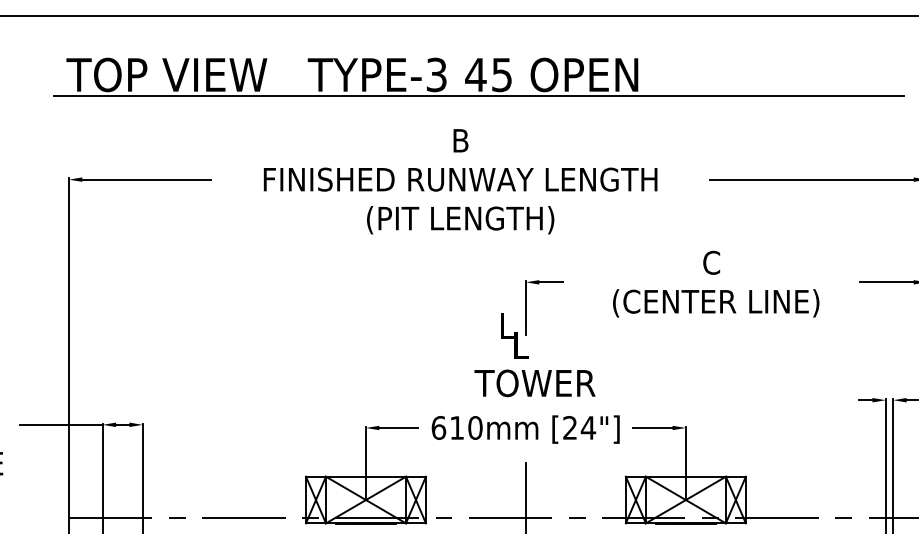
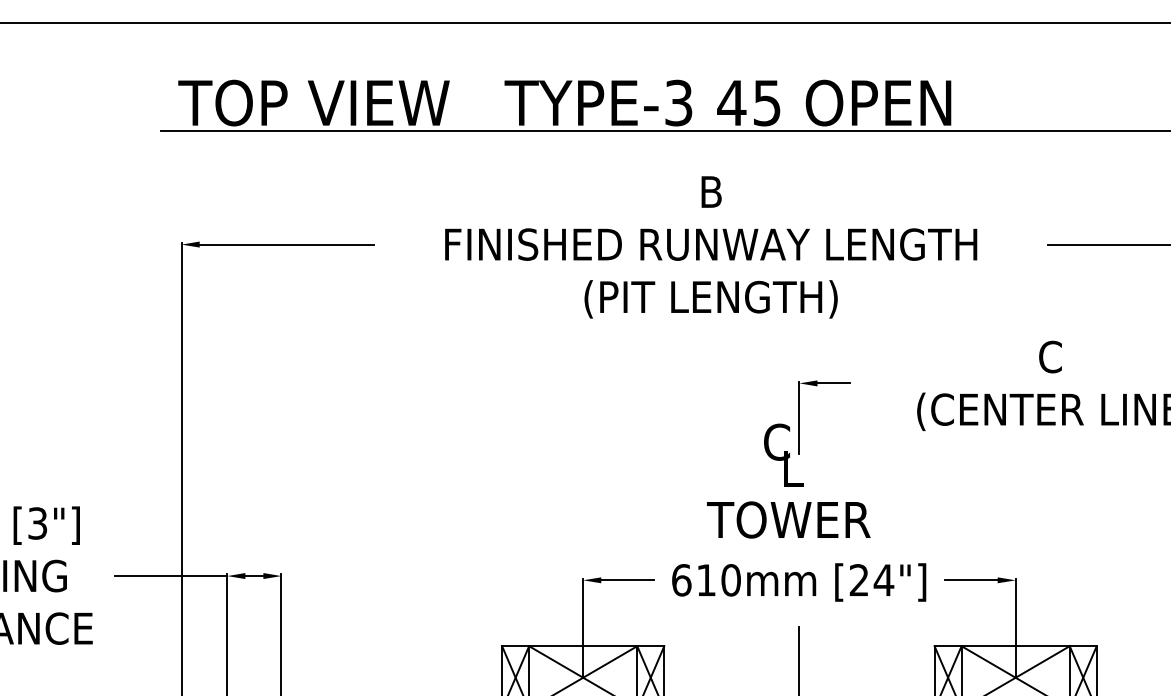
text: (508, 325) -> (775, 441), L -> C
text: (534, 383) -> (788, 520), moved

